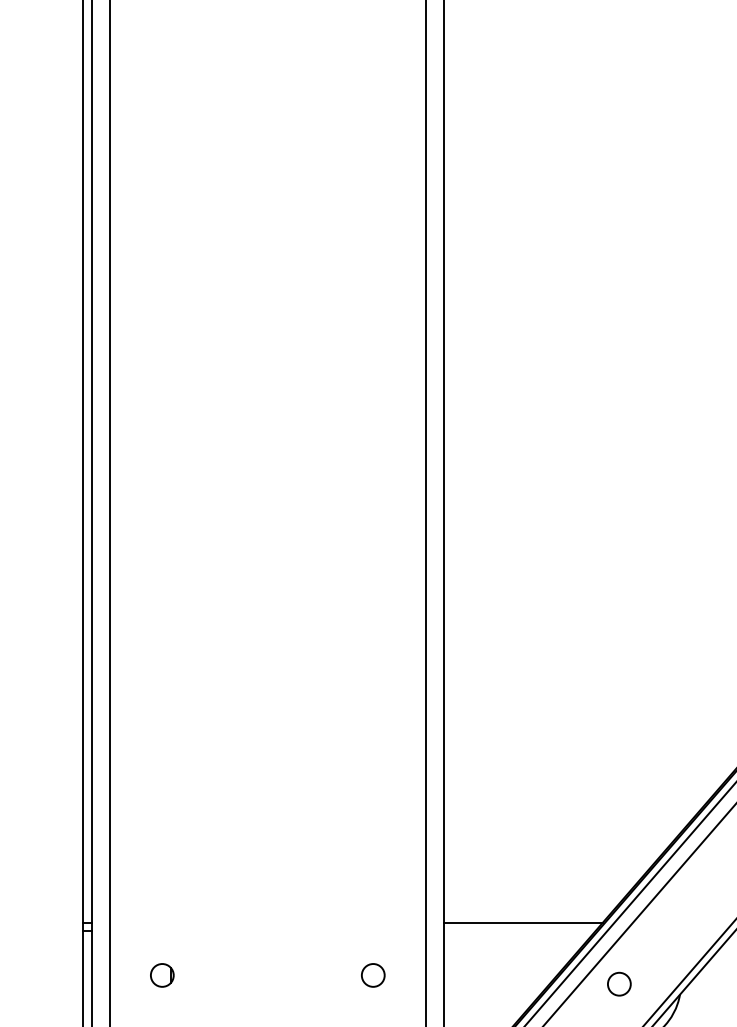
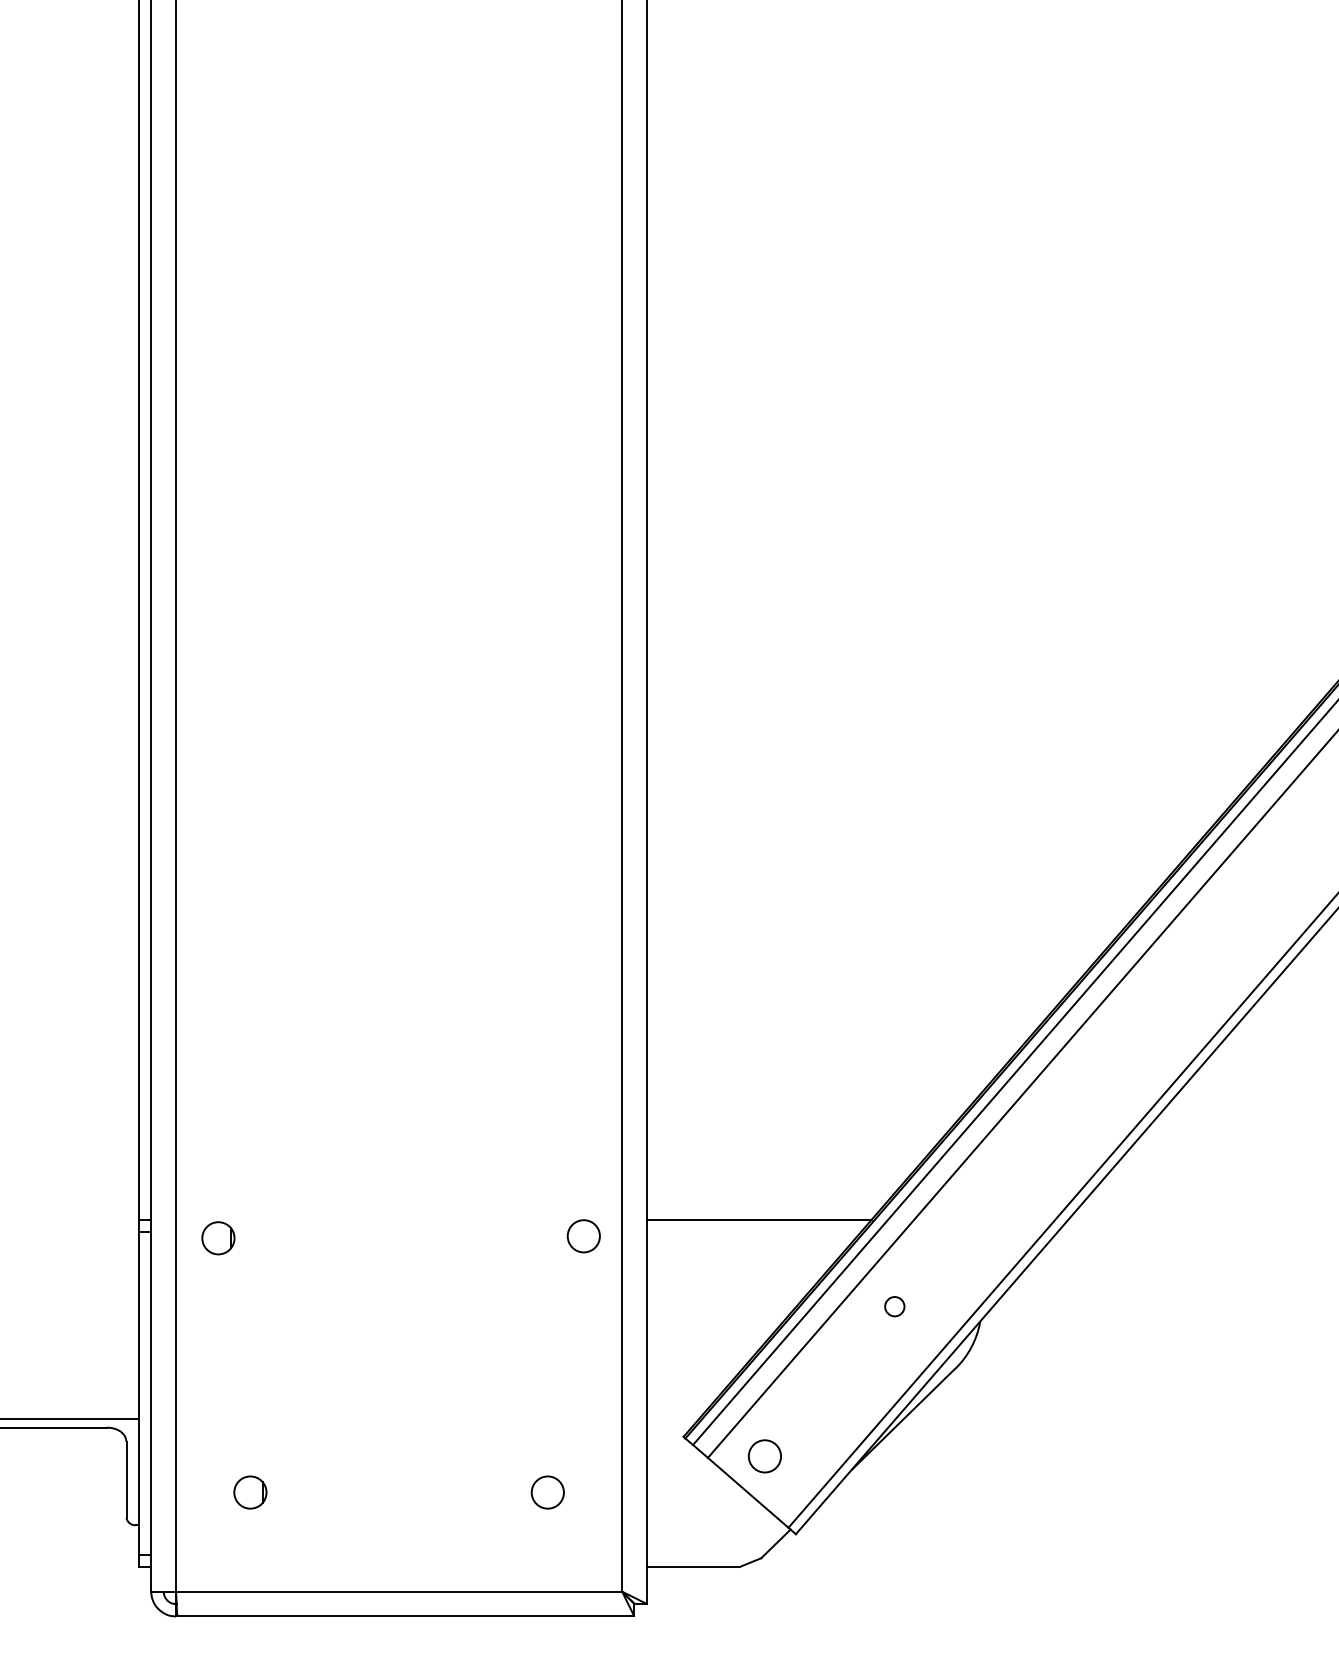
part: (162, 975) -> (218, 1238), moved
circle: (373, 975) -> (583, 1236), moved
circle: (619, 984) -> (894, 1306), size x0.6

